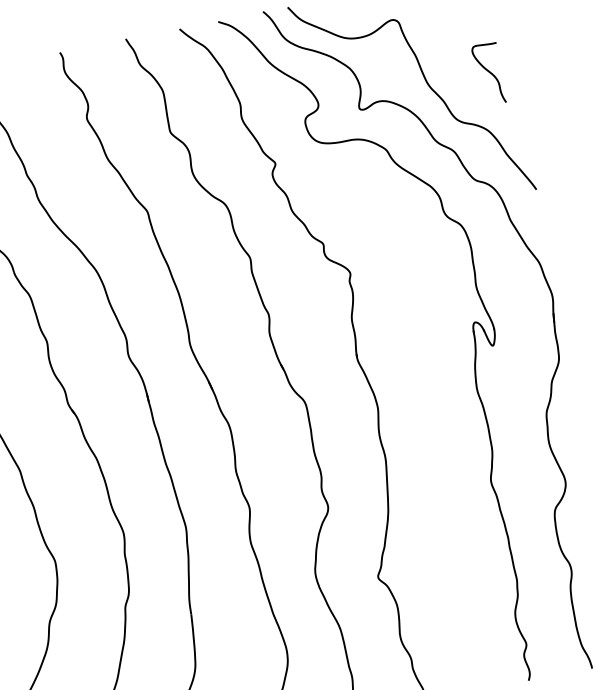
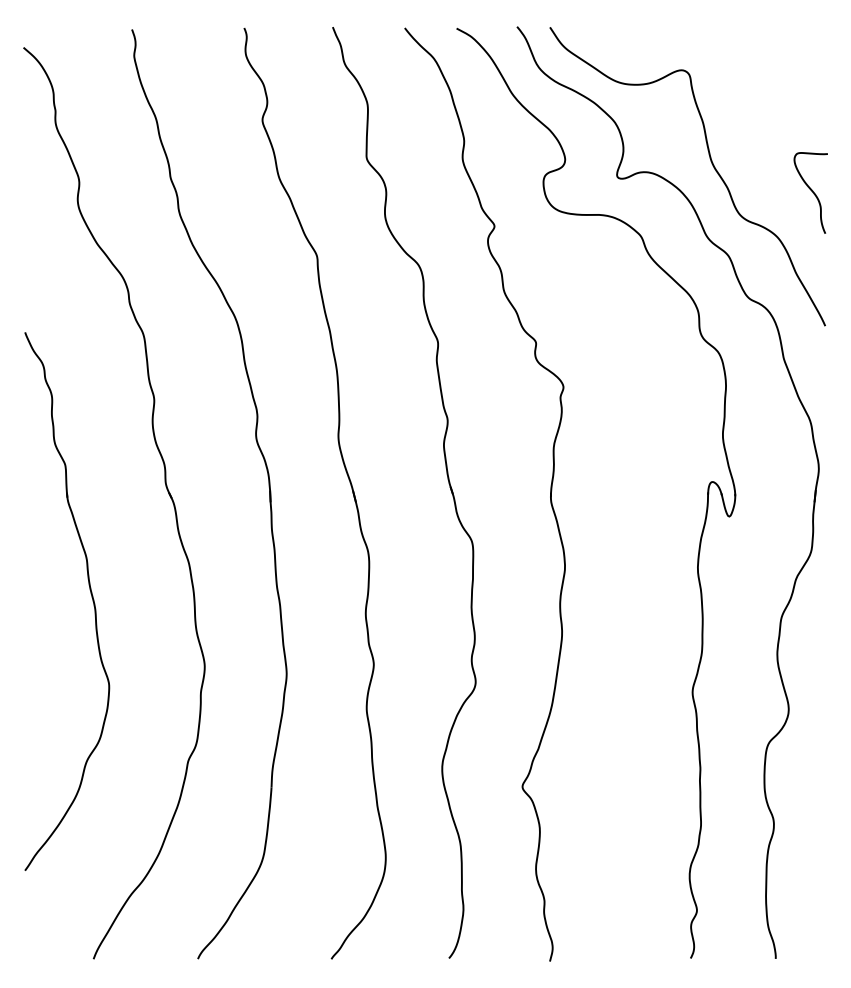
curve: (489, 73) -> (811, 191), moved

